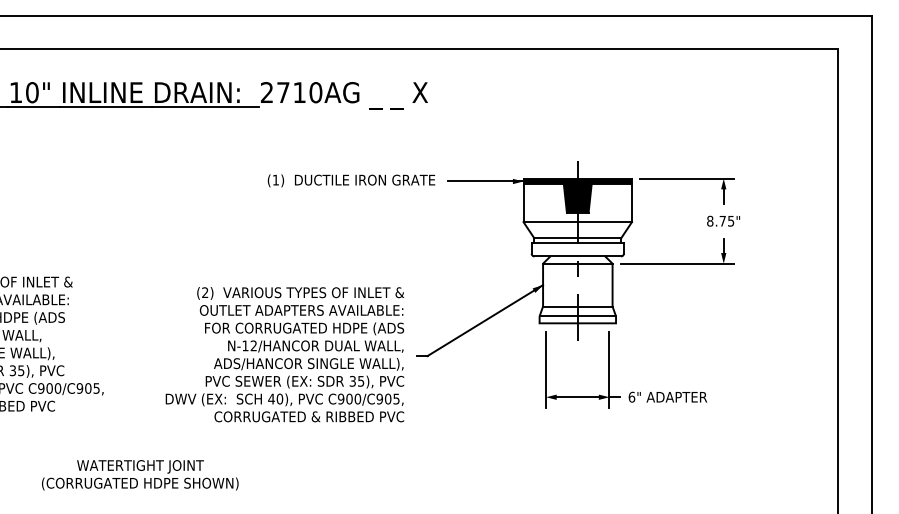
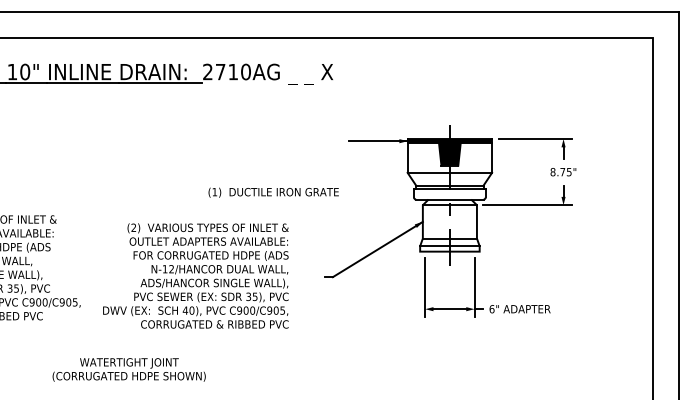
text: (351, 180) -> (273, 192), moved
text: (284, 353) -> (195, 275), moved
text: (139, 474) -> (128, 369), moved

